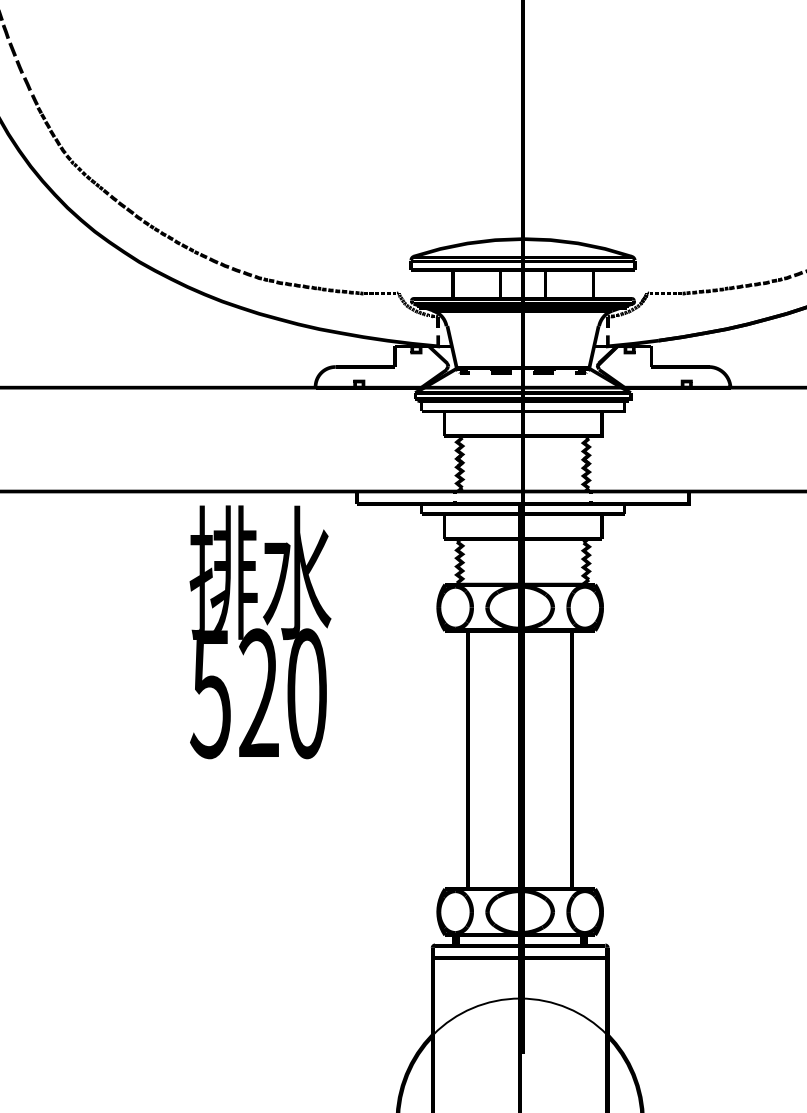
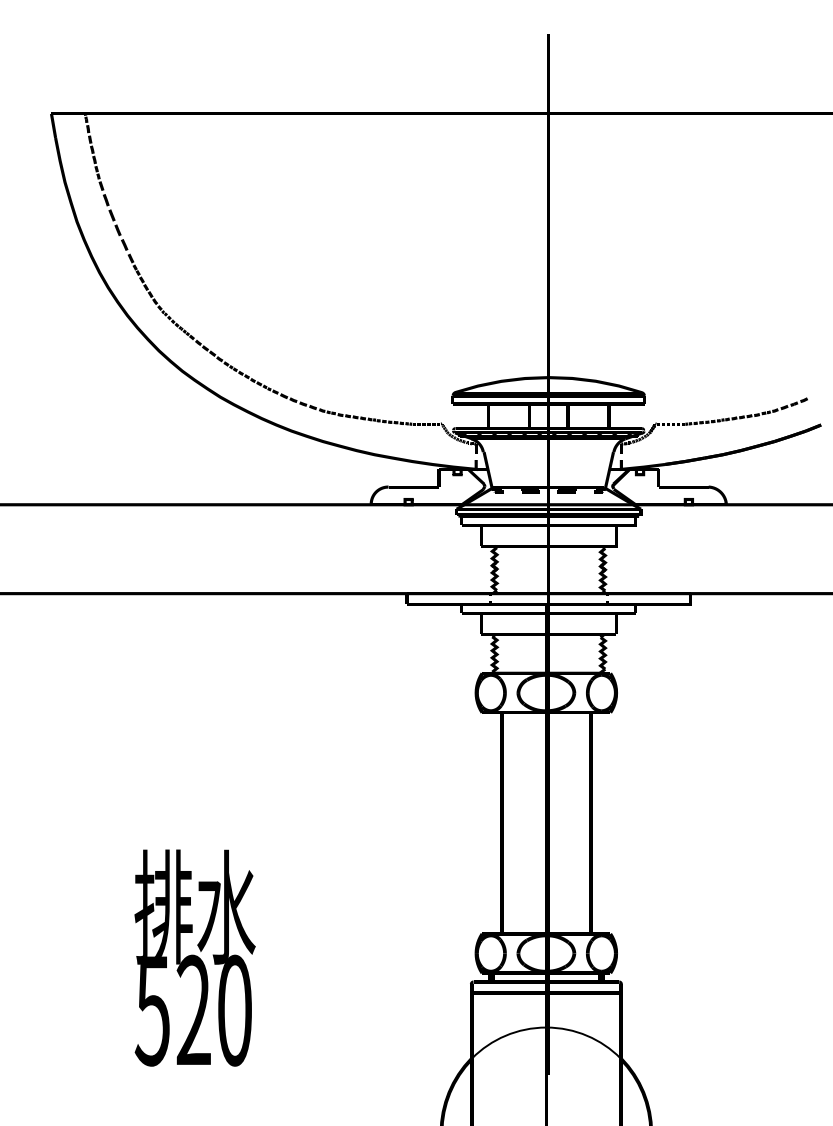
text: (259, 631) -> (194, 957), moved

